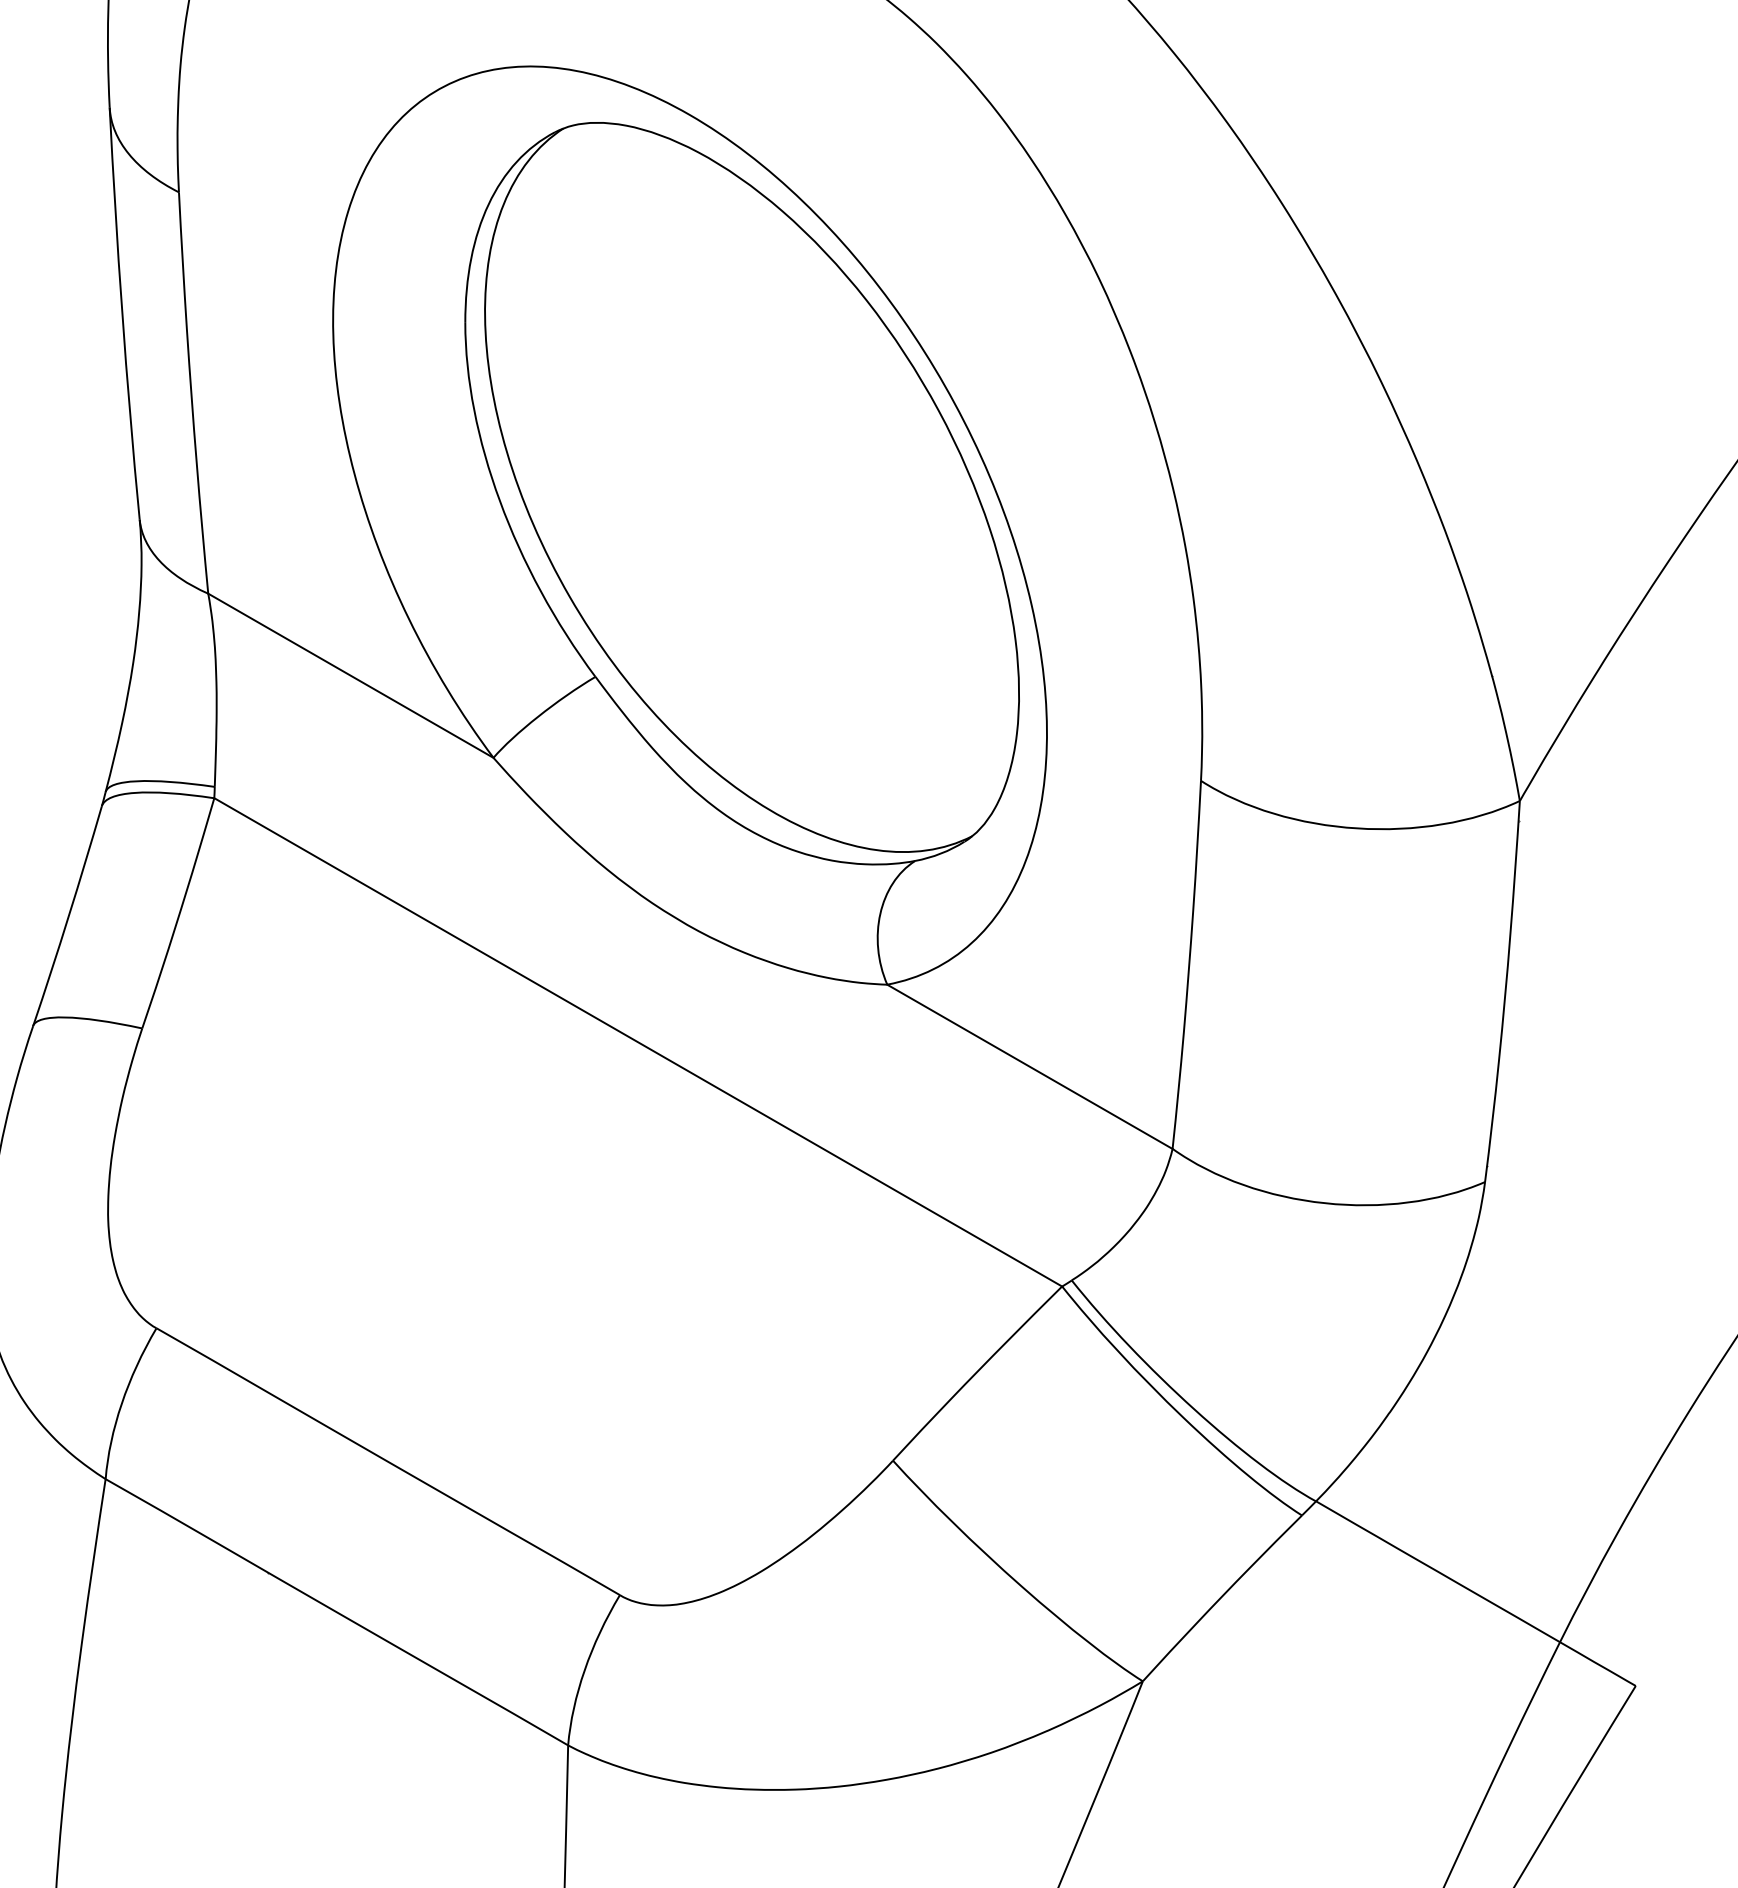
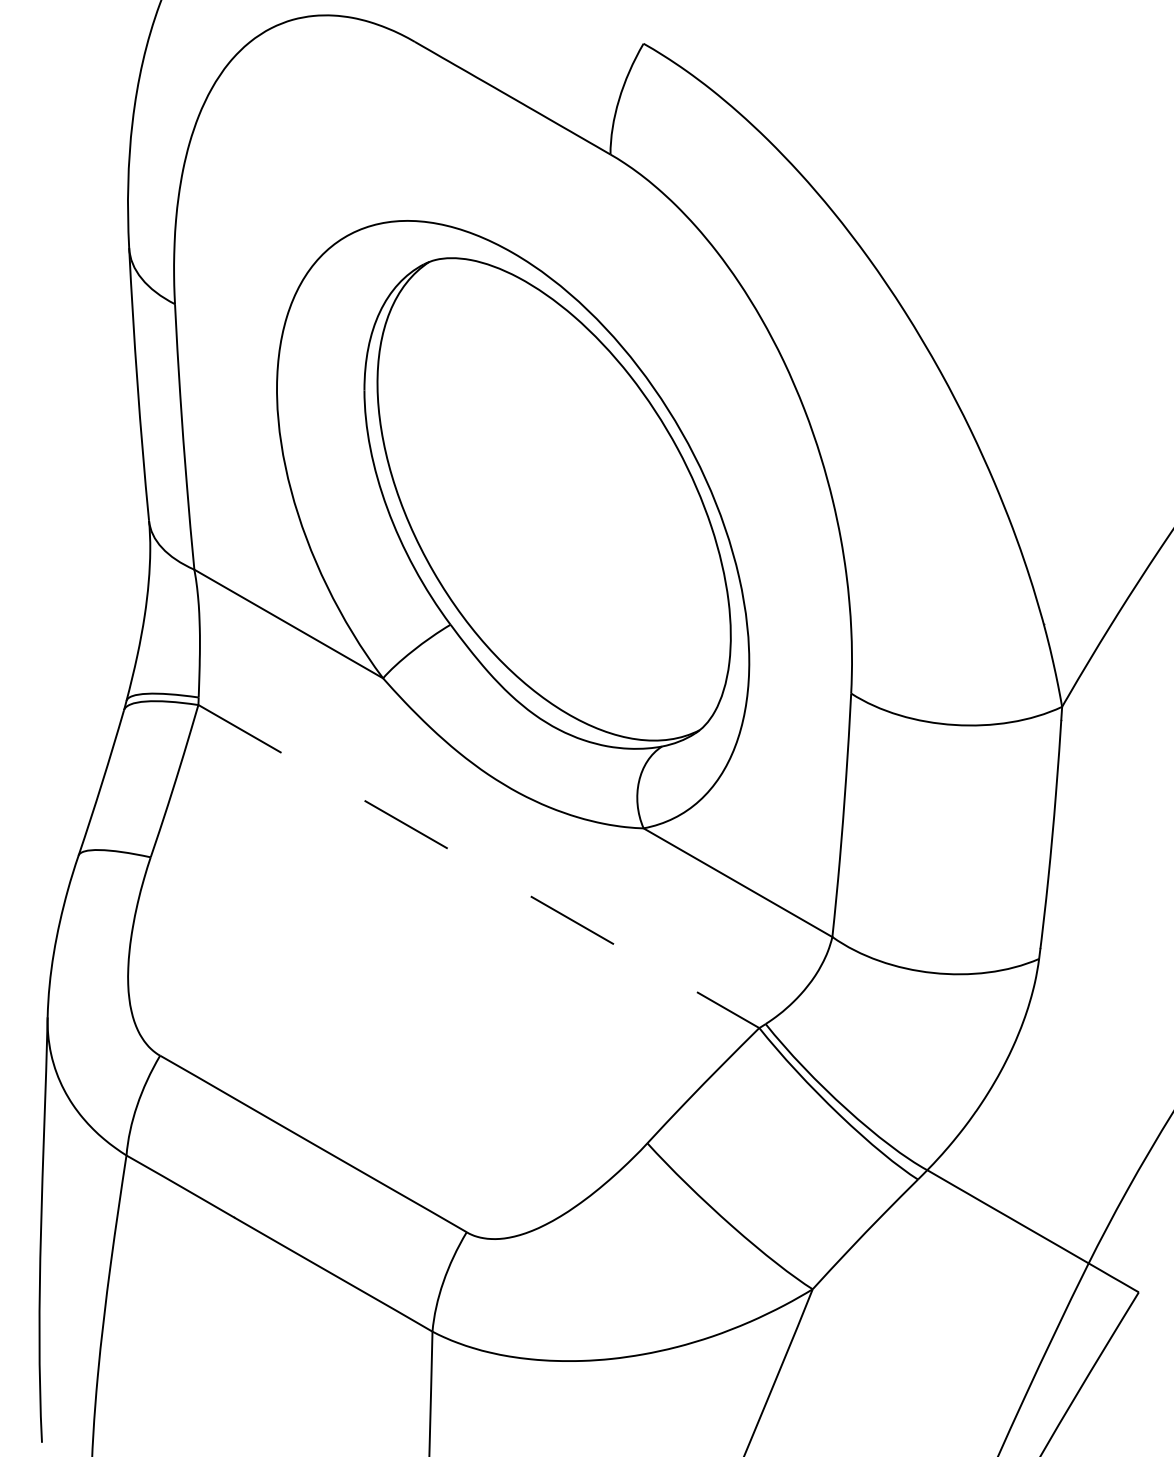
line: (637, 1042) -> (478, 866), solid -> dashed

